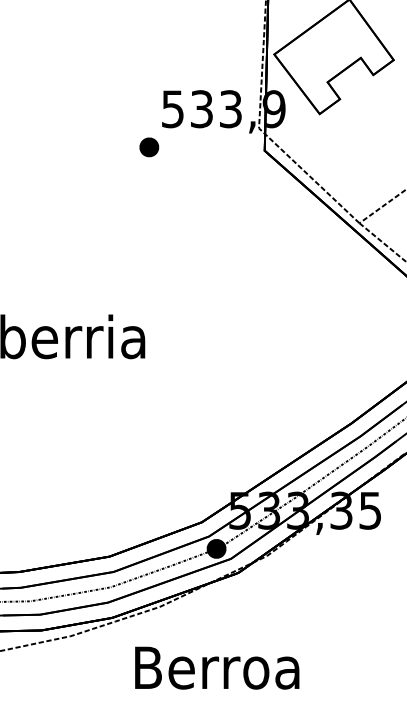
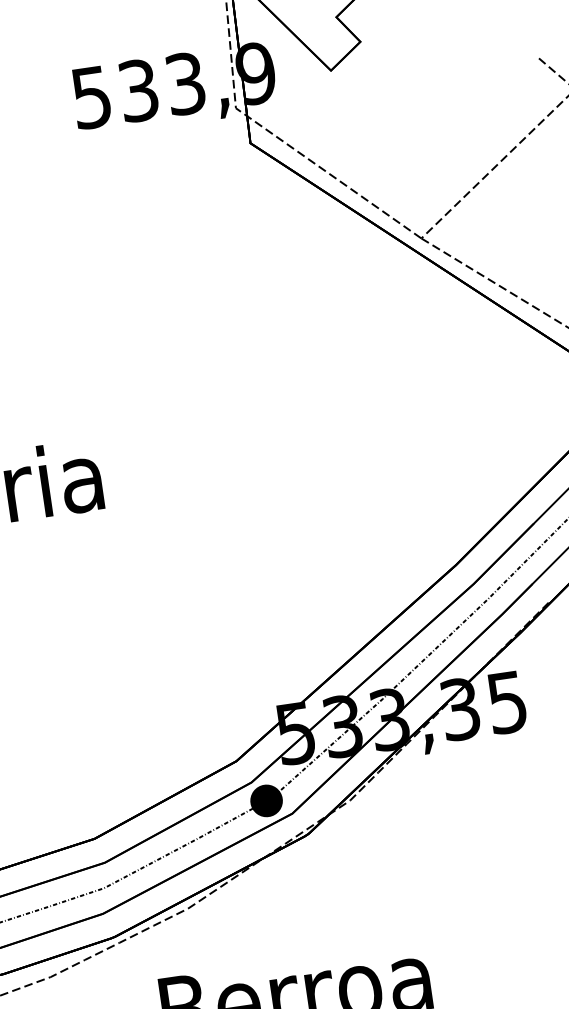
part: (149, 147) -> (62, 165), removed

